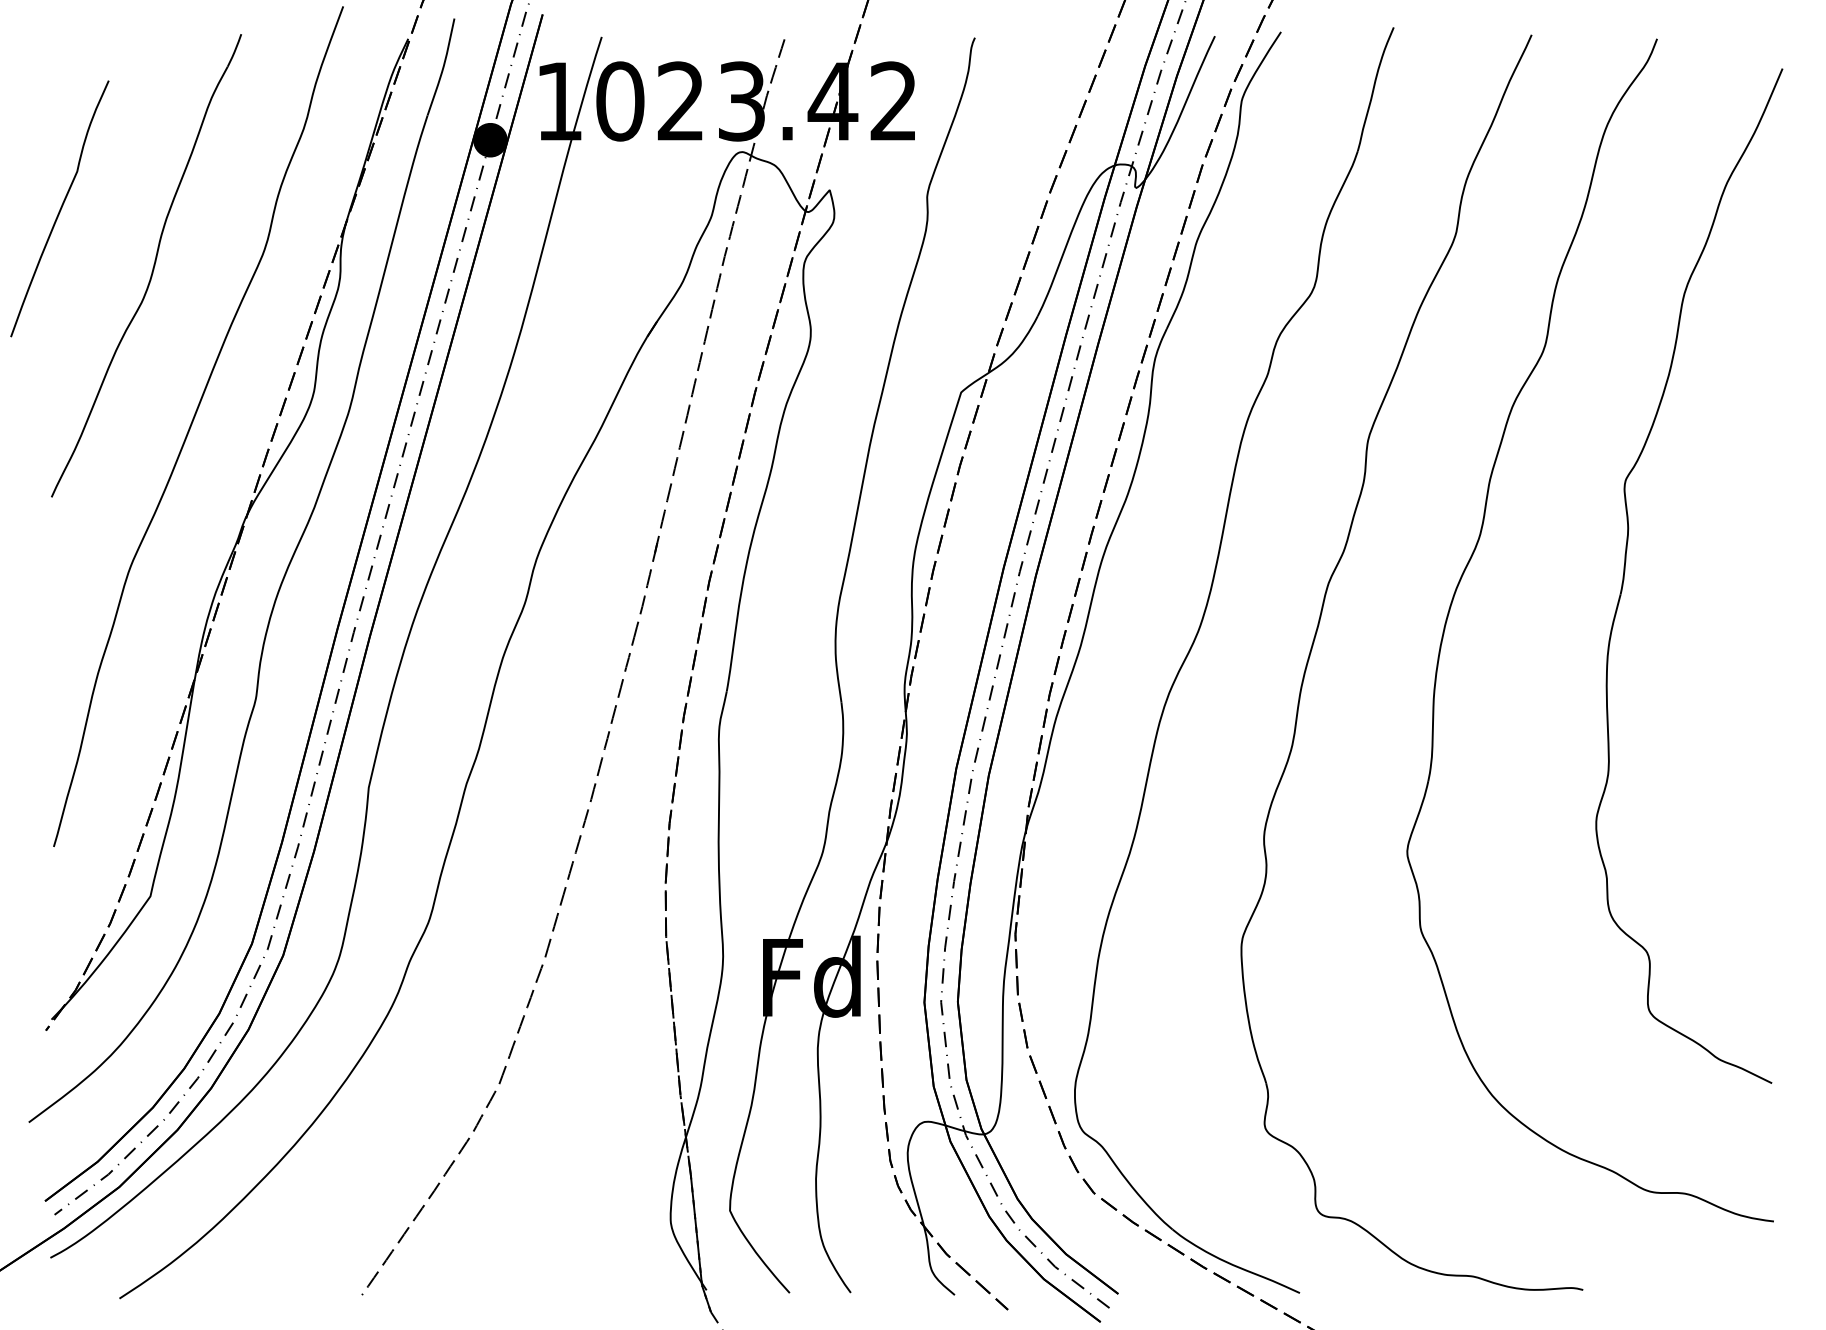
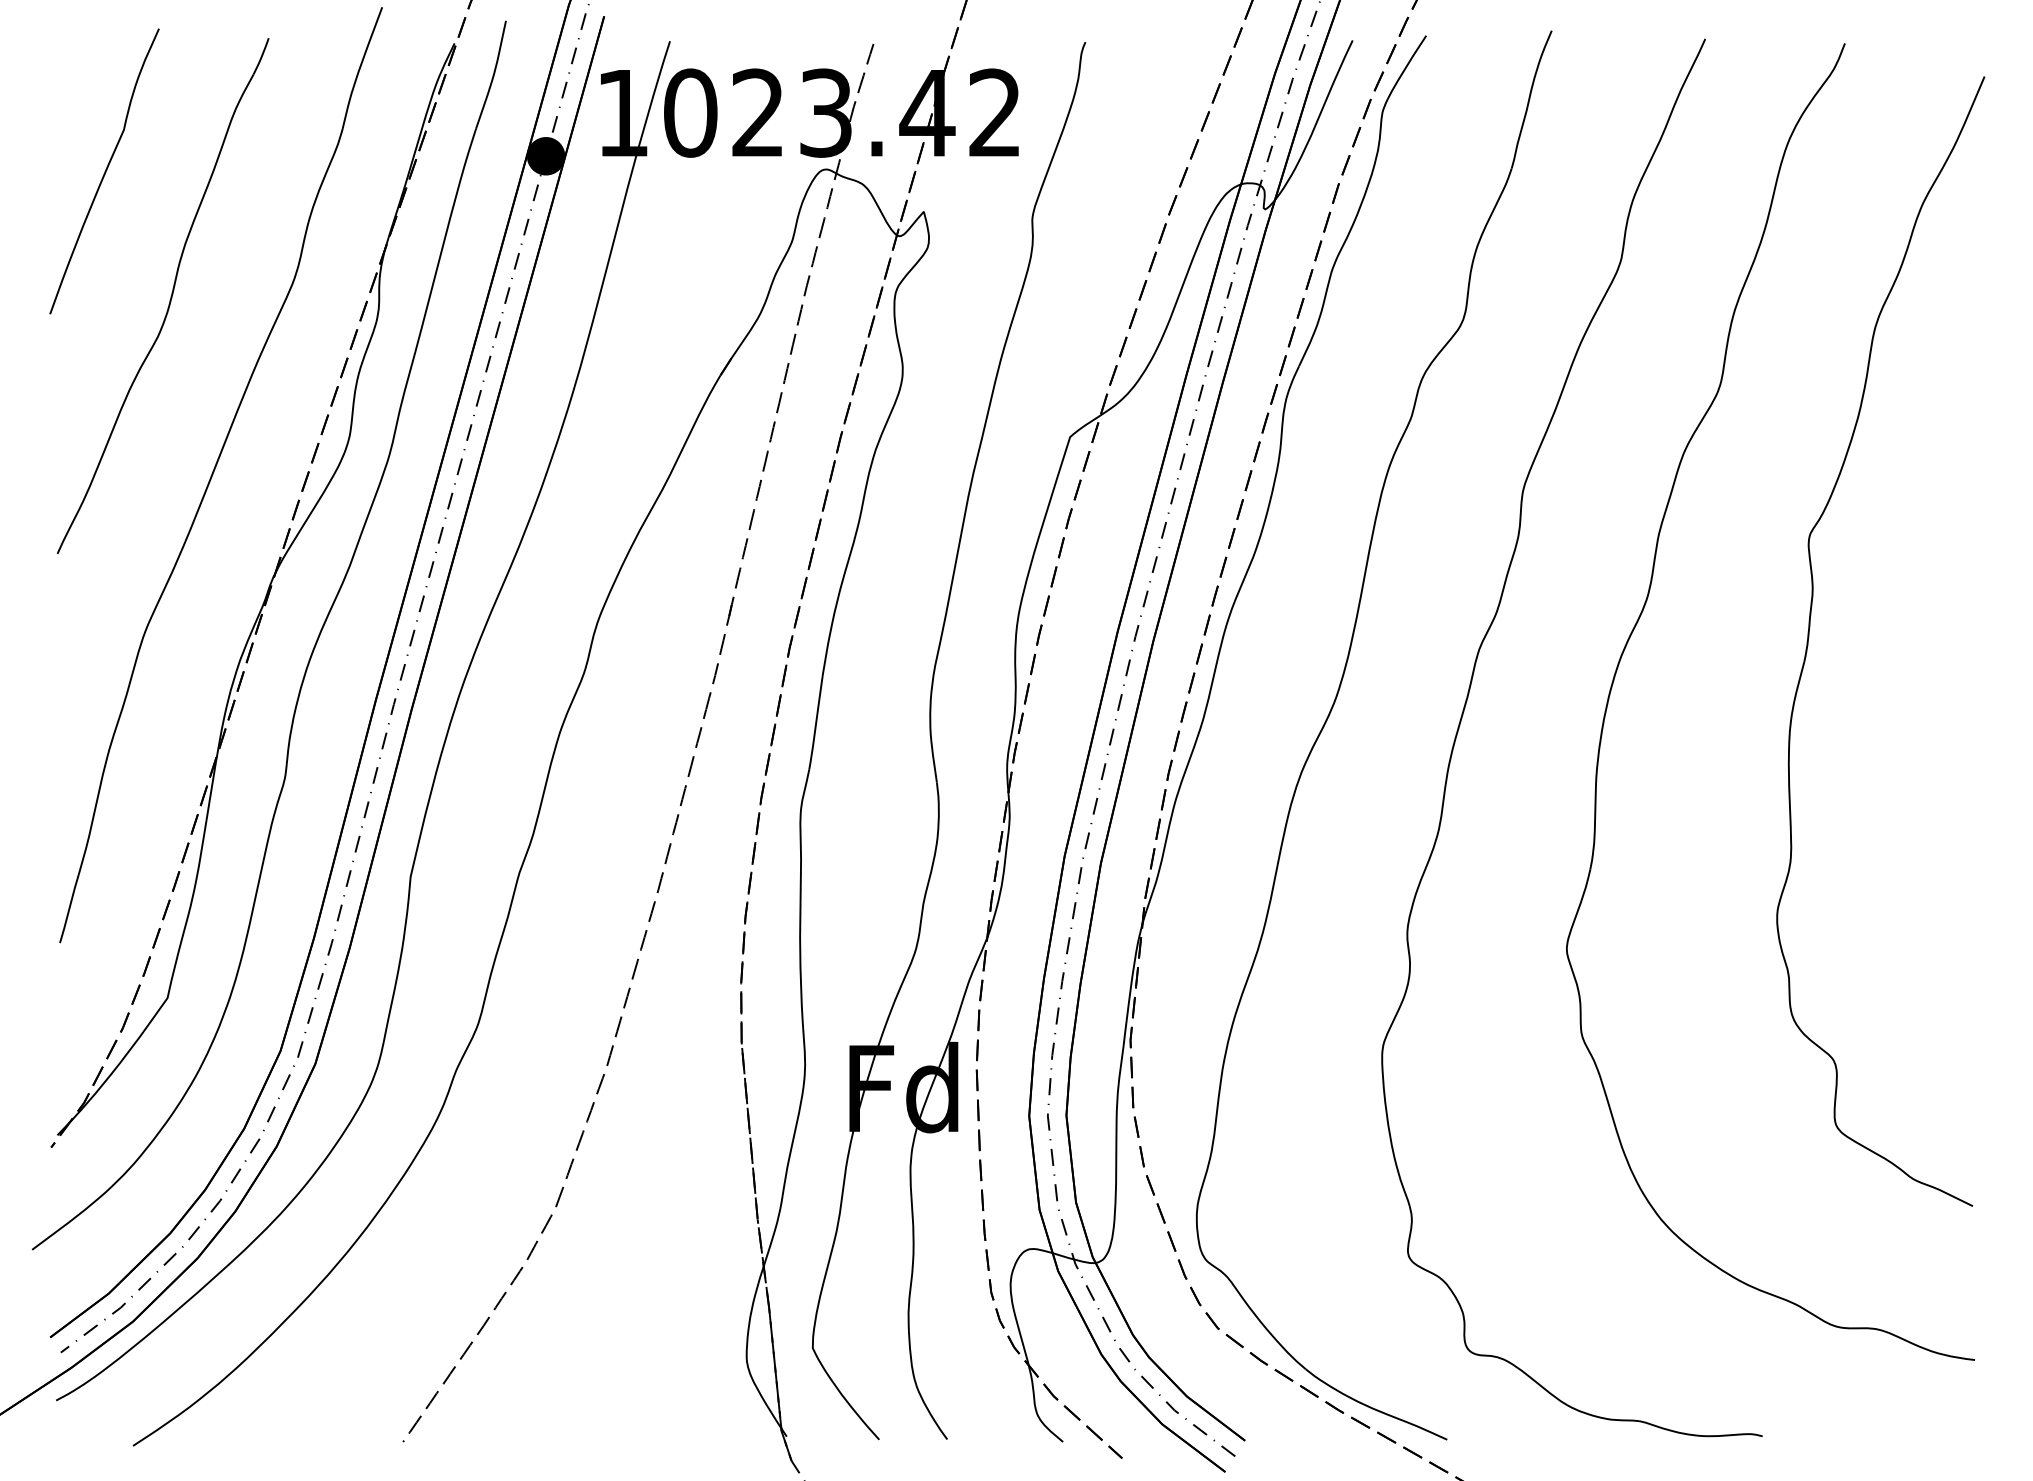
curve: (60, 208) -> (105, 171), moved

